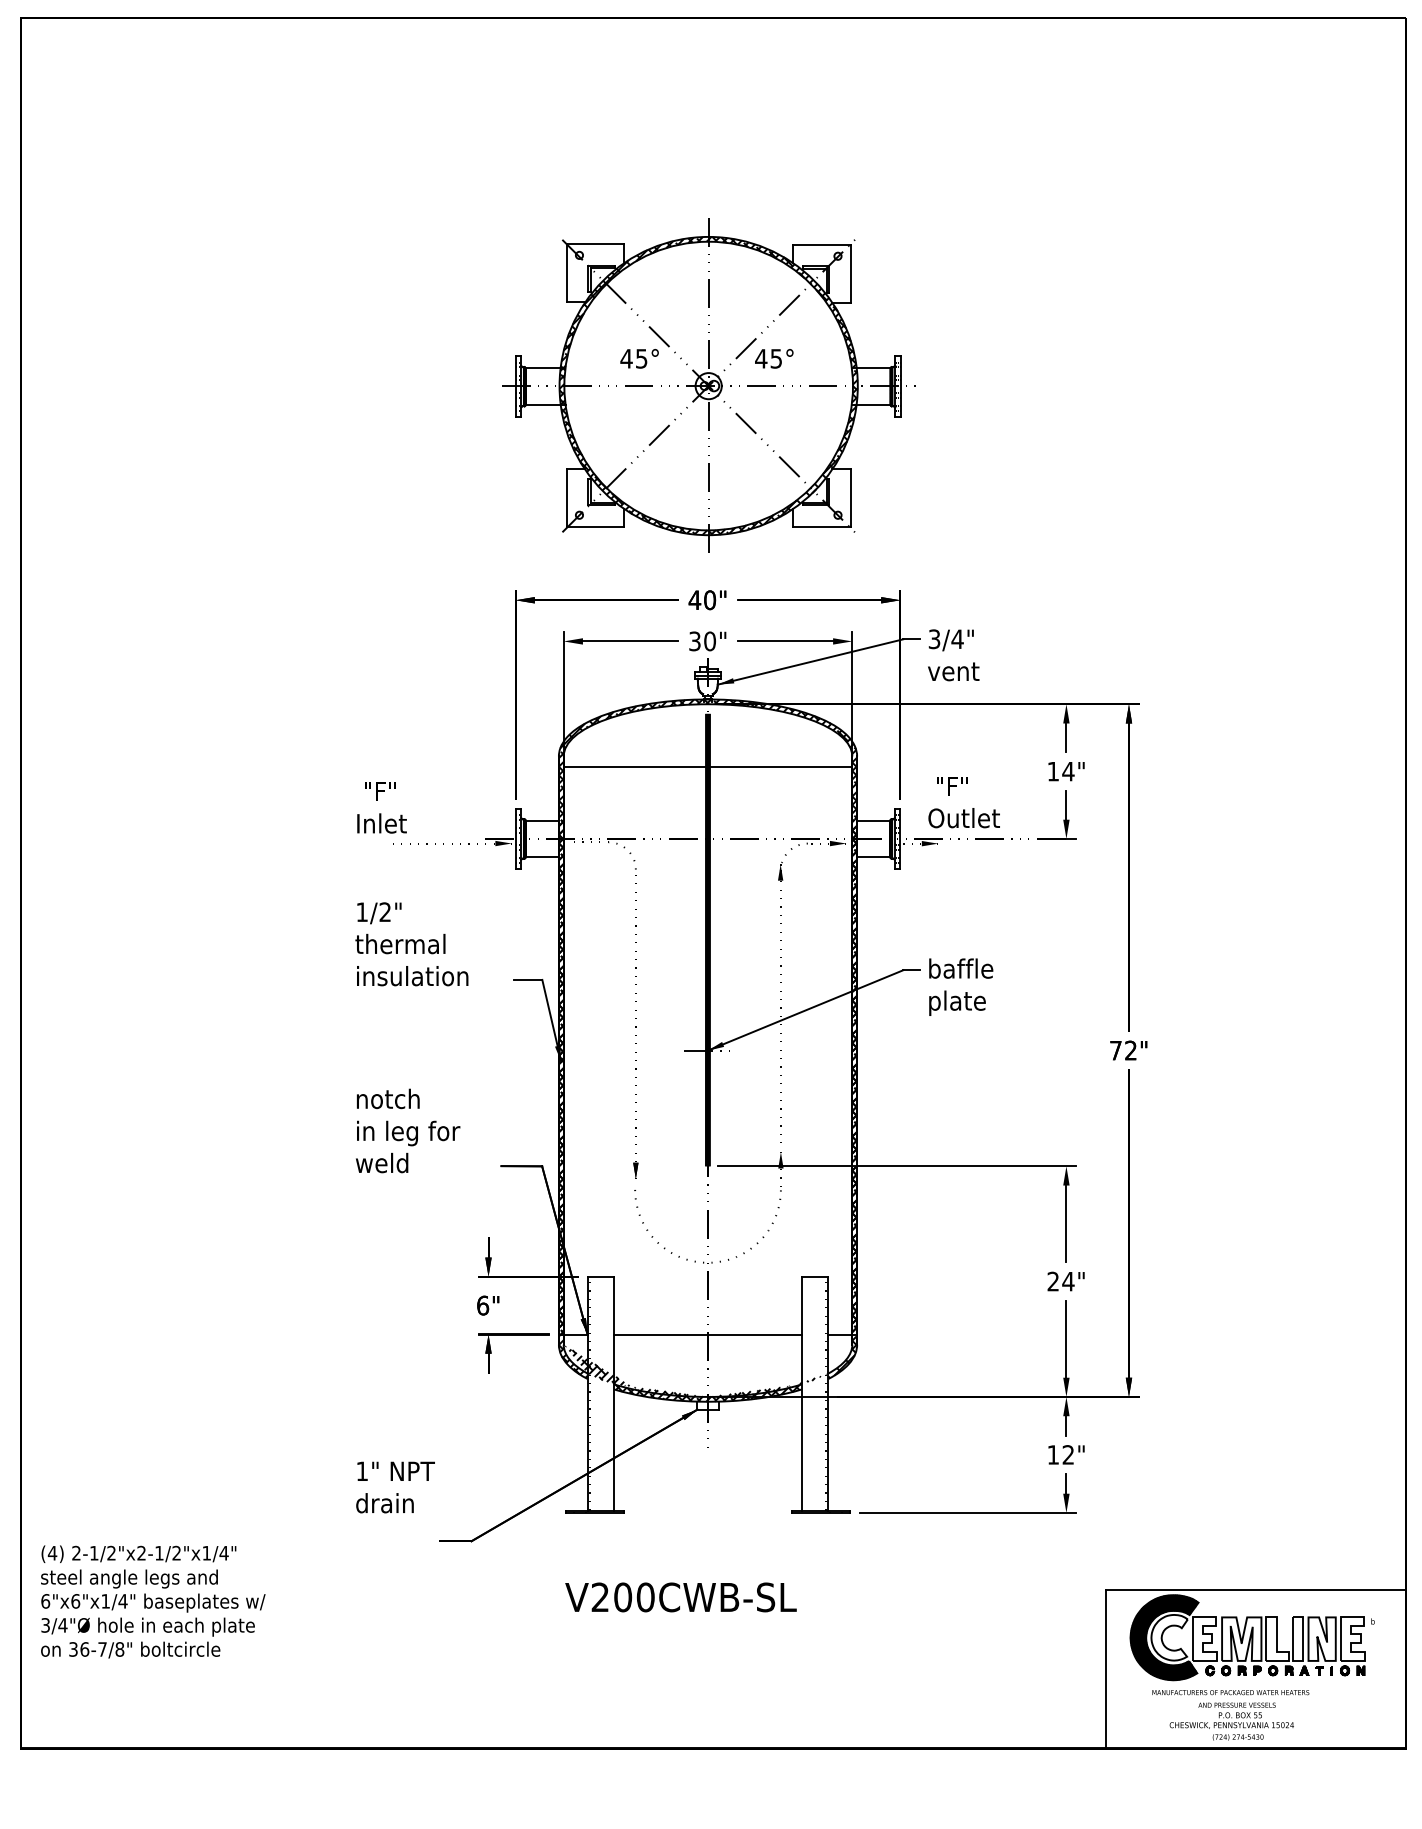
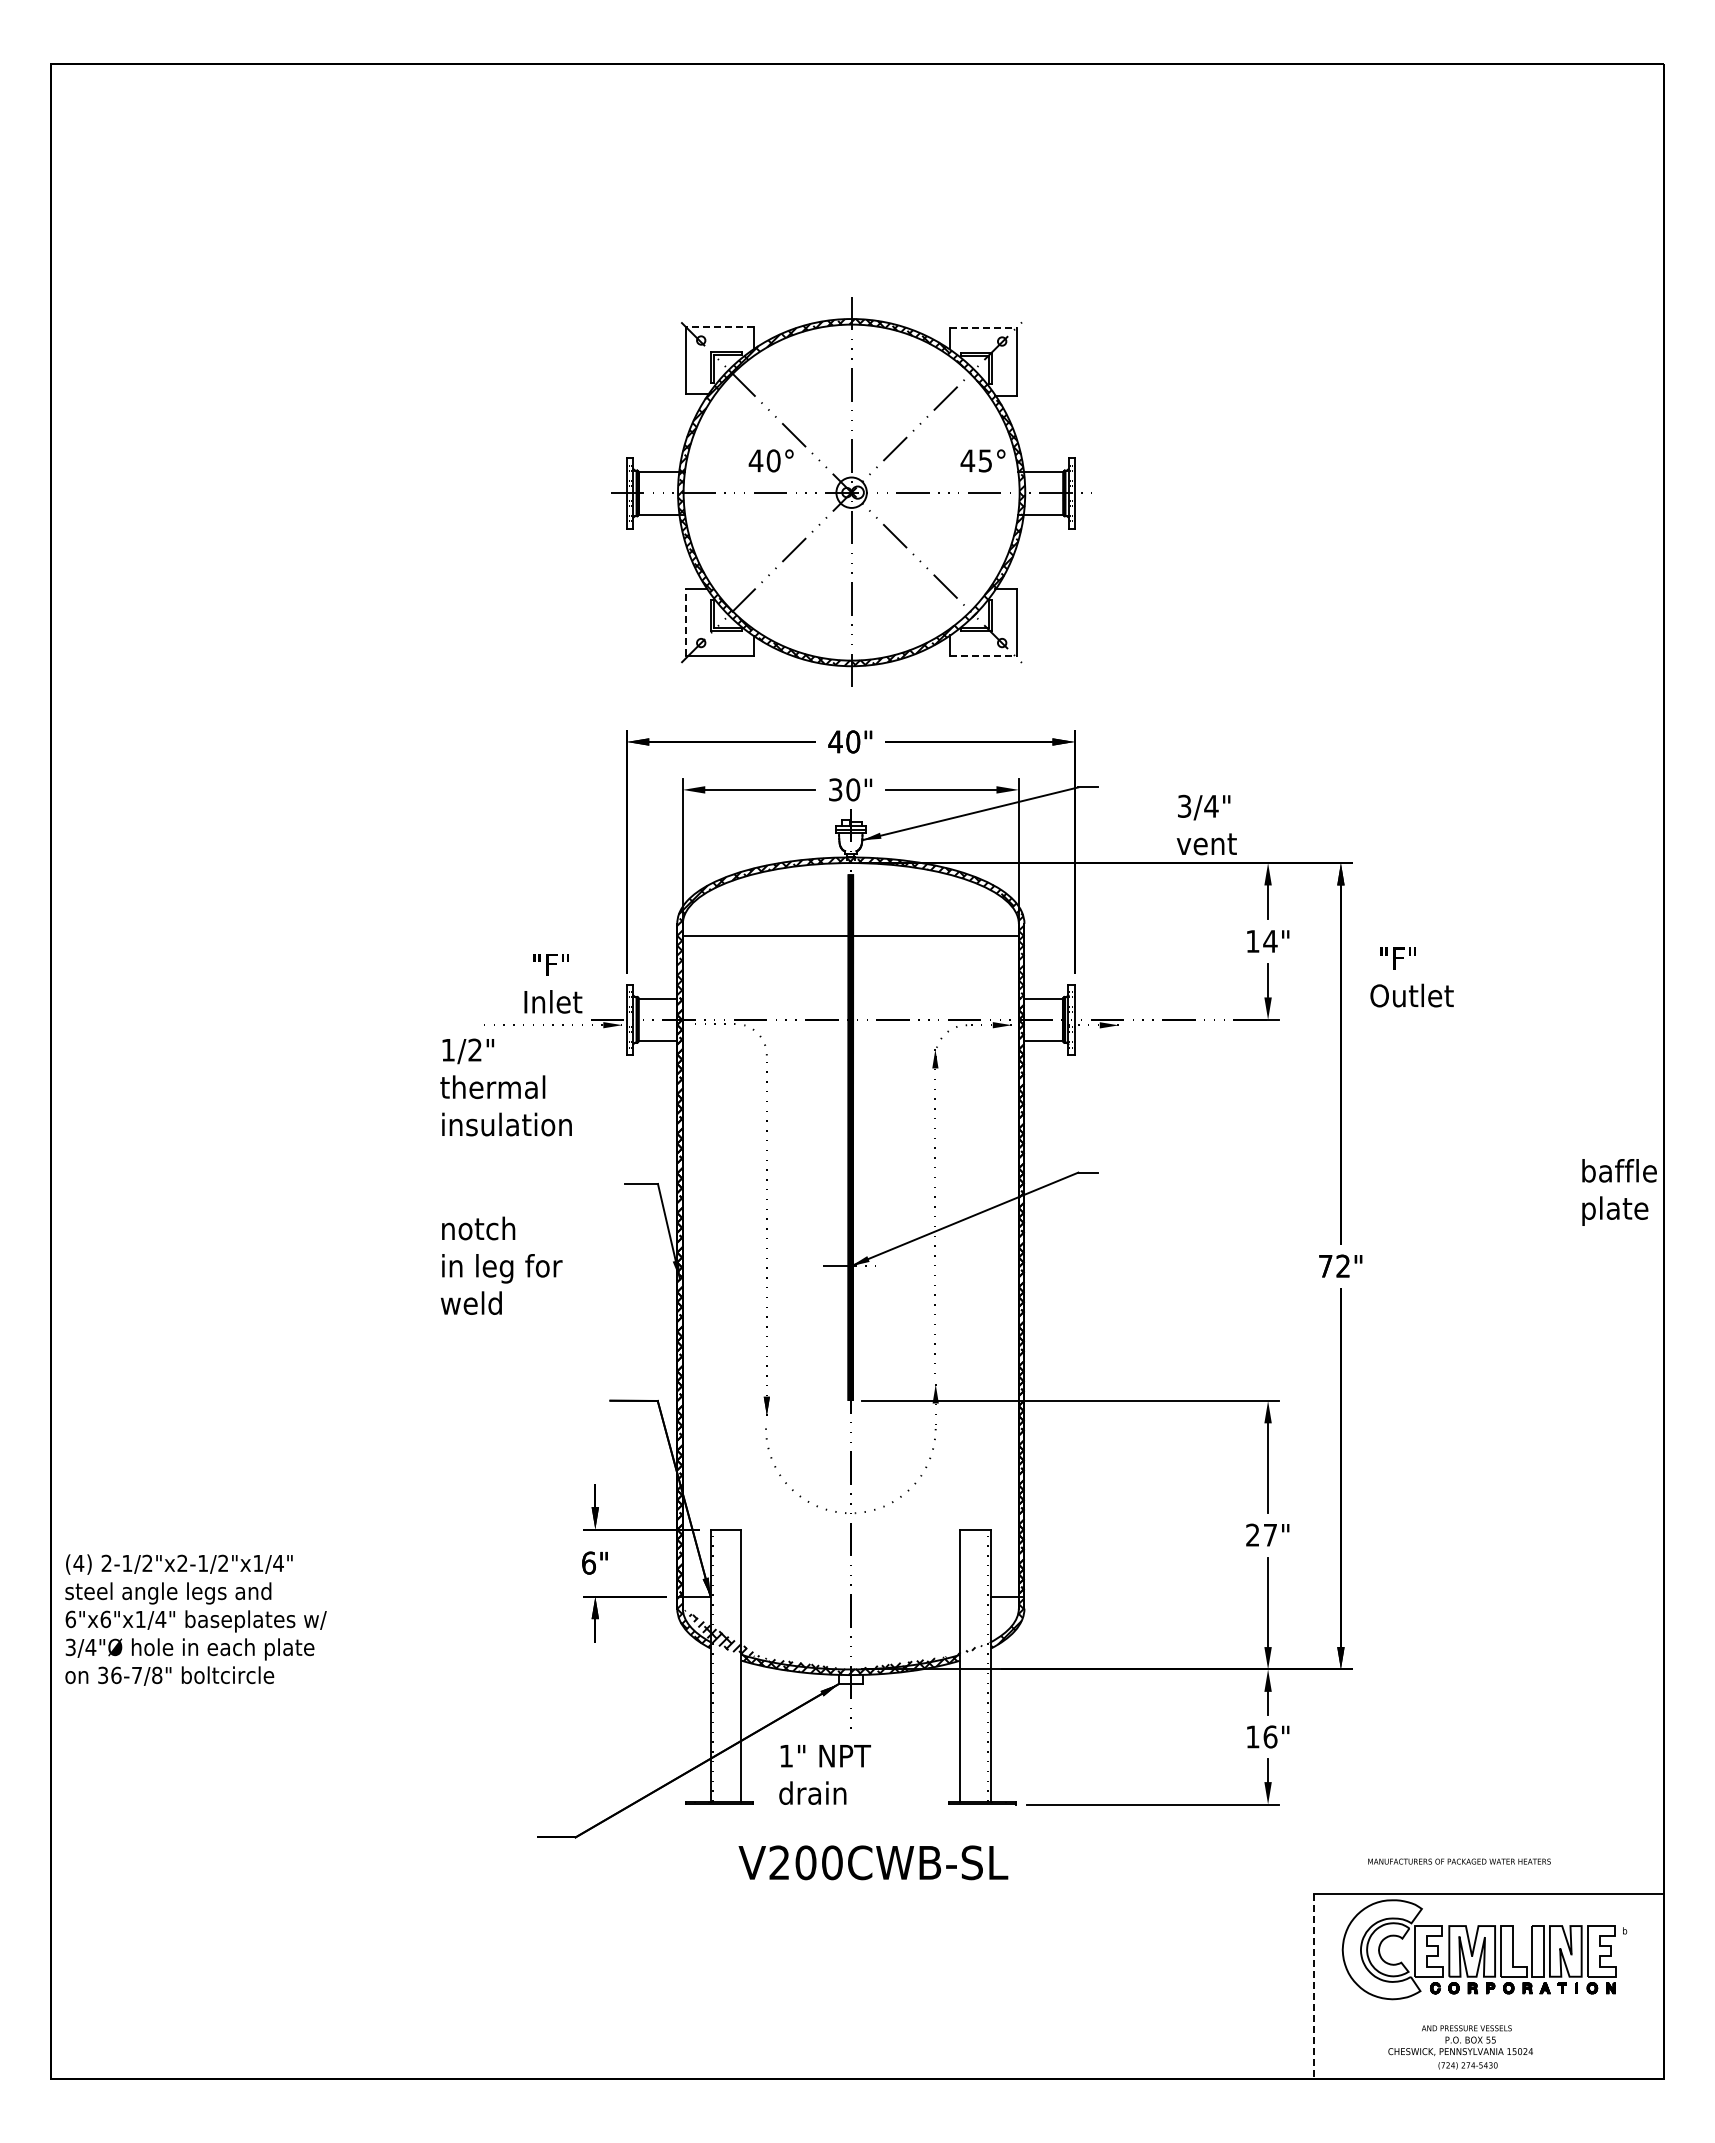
line: (595, 244) -> (719, 327), solid -> dashed
line: (821, 245) -> (983, 328), solid -> dashed
text: (641, 358) -> (773, 460), 45° -> 40°
text: (773, 358) -> (982, 460), moved
line: (566, 497) -> (686, 622), solid -> dashed
line: (821, 526) -> (983, 656), solid -> dashed
text: (953, 654) -> (1206, 824), moved
text: (963, 802) -> (1411, 977), moved
text: (382, 807) -> (553, 983), moved
text: (411, 944) -> (505, 1087), moved
text: (961, 987) -> (1619, 1192), moved
text: (407, 1130) -> (501, 1265), moved
text: (1068, 1281) -> (1270, 1535), 24" -> 27"
line: (707, 1334) -> (850, 1596), removed
text: (1068, 1454) -> (1270, 1736), 12" -> 16"
text: (395, 1487) -> (824, 1774), moved
text: (681, 1597) -> (873, 1862), moved
text: (152, 1601) -> (195, 1619), moved
hatch: (1163, 1637) -> (1381, 1949), removed
line: (1105, 1669) -> (1313, 1986), solid -> dashed
text: (1230, 1692) -> (1459, 1861), moved

